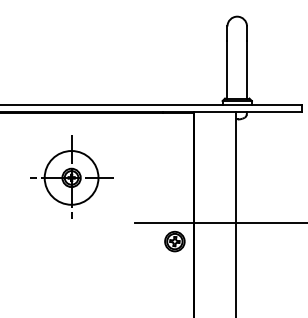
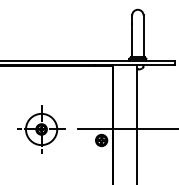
part: (71, 177) -> (41, 129), moved

